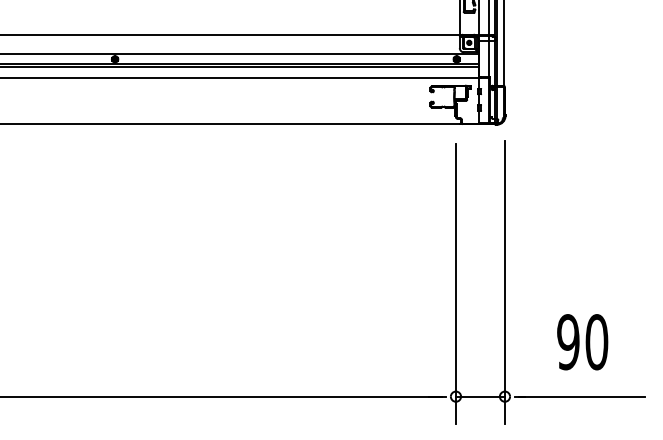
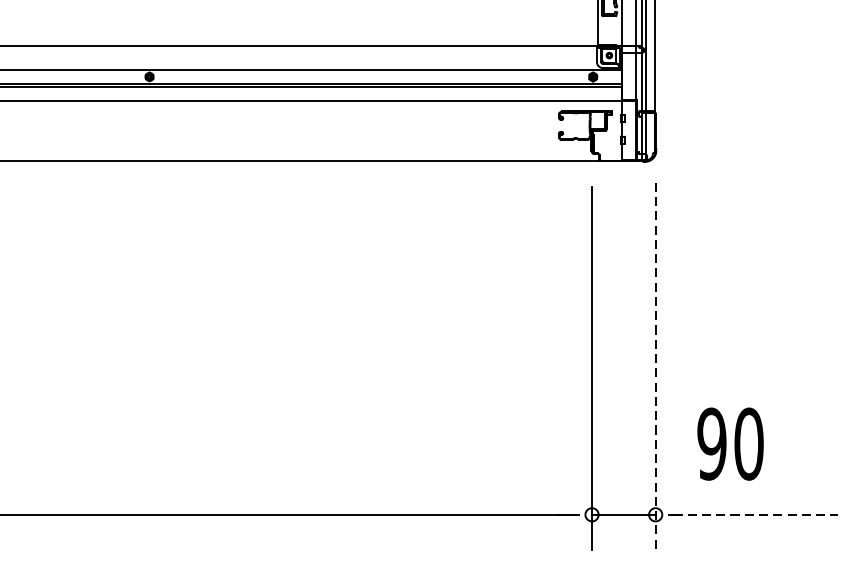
line: (504, 282) -> (655, 366), solid -> dashed
text: (582, 342) -> (730, 444), moved
line: (582, 396) -> (756, 514), solid -> dashed

